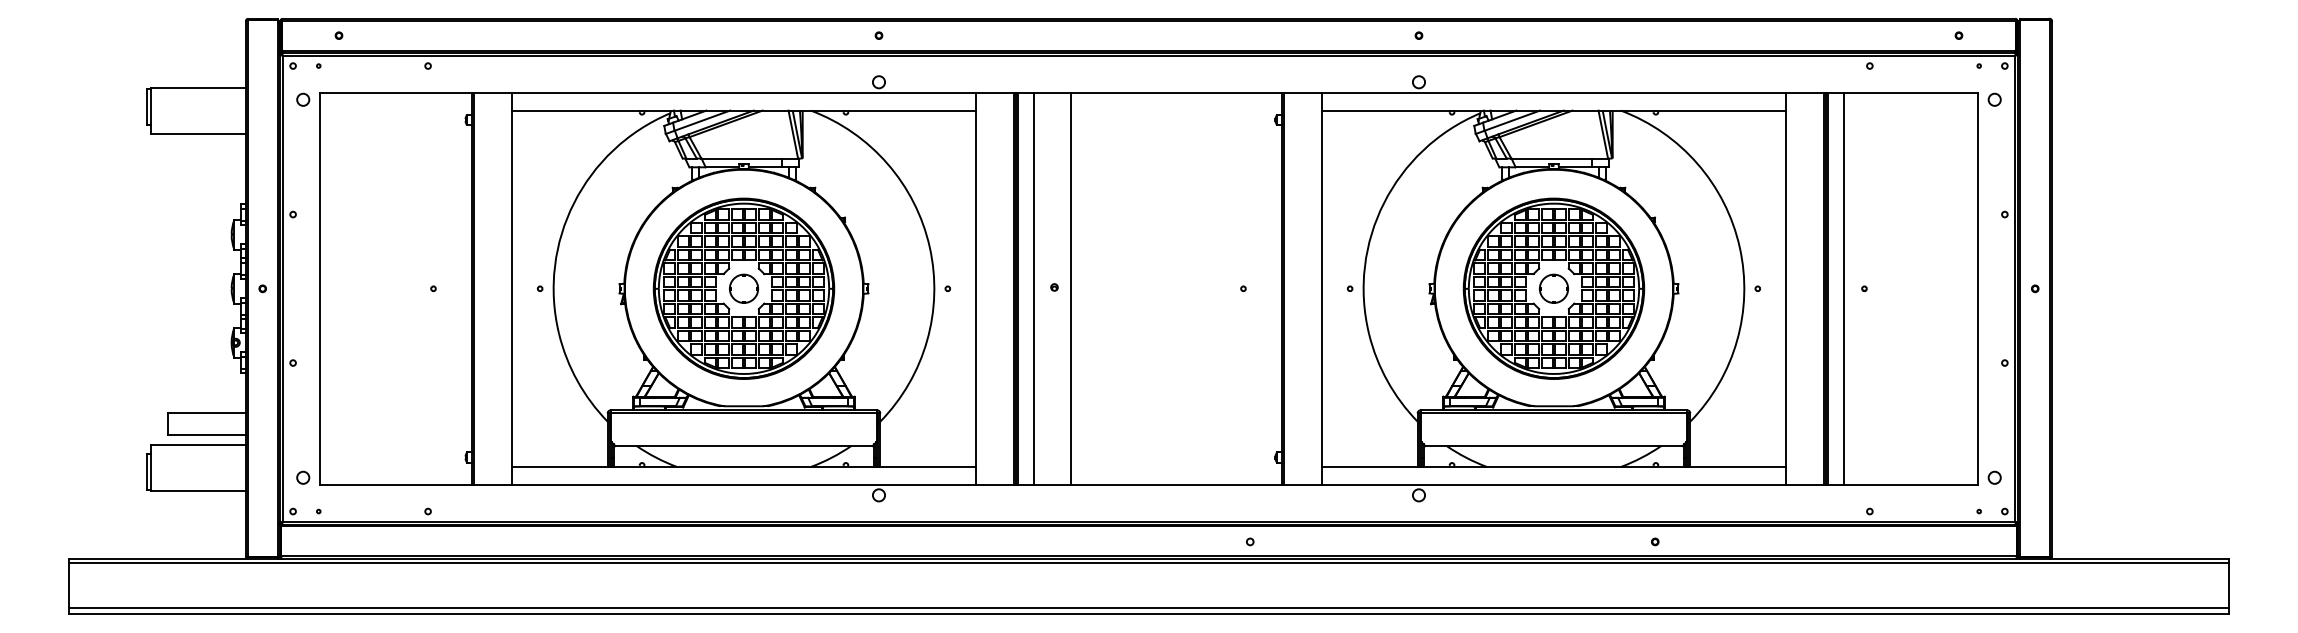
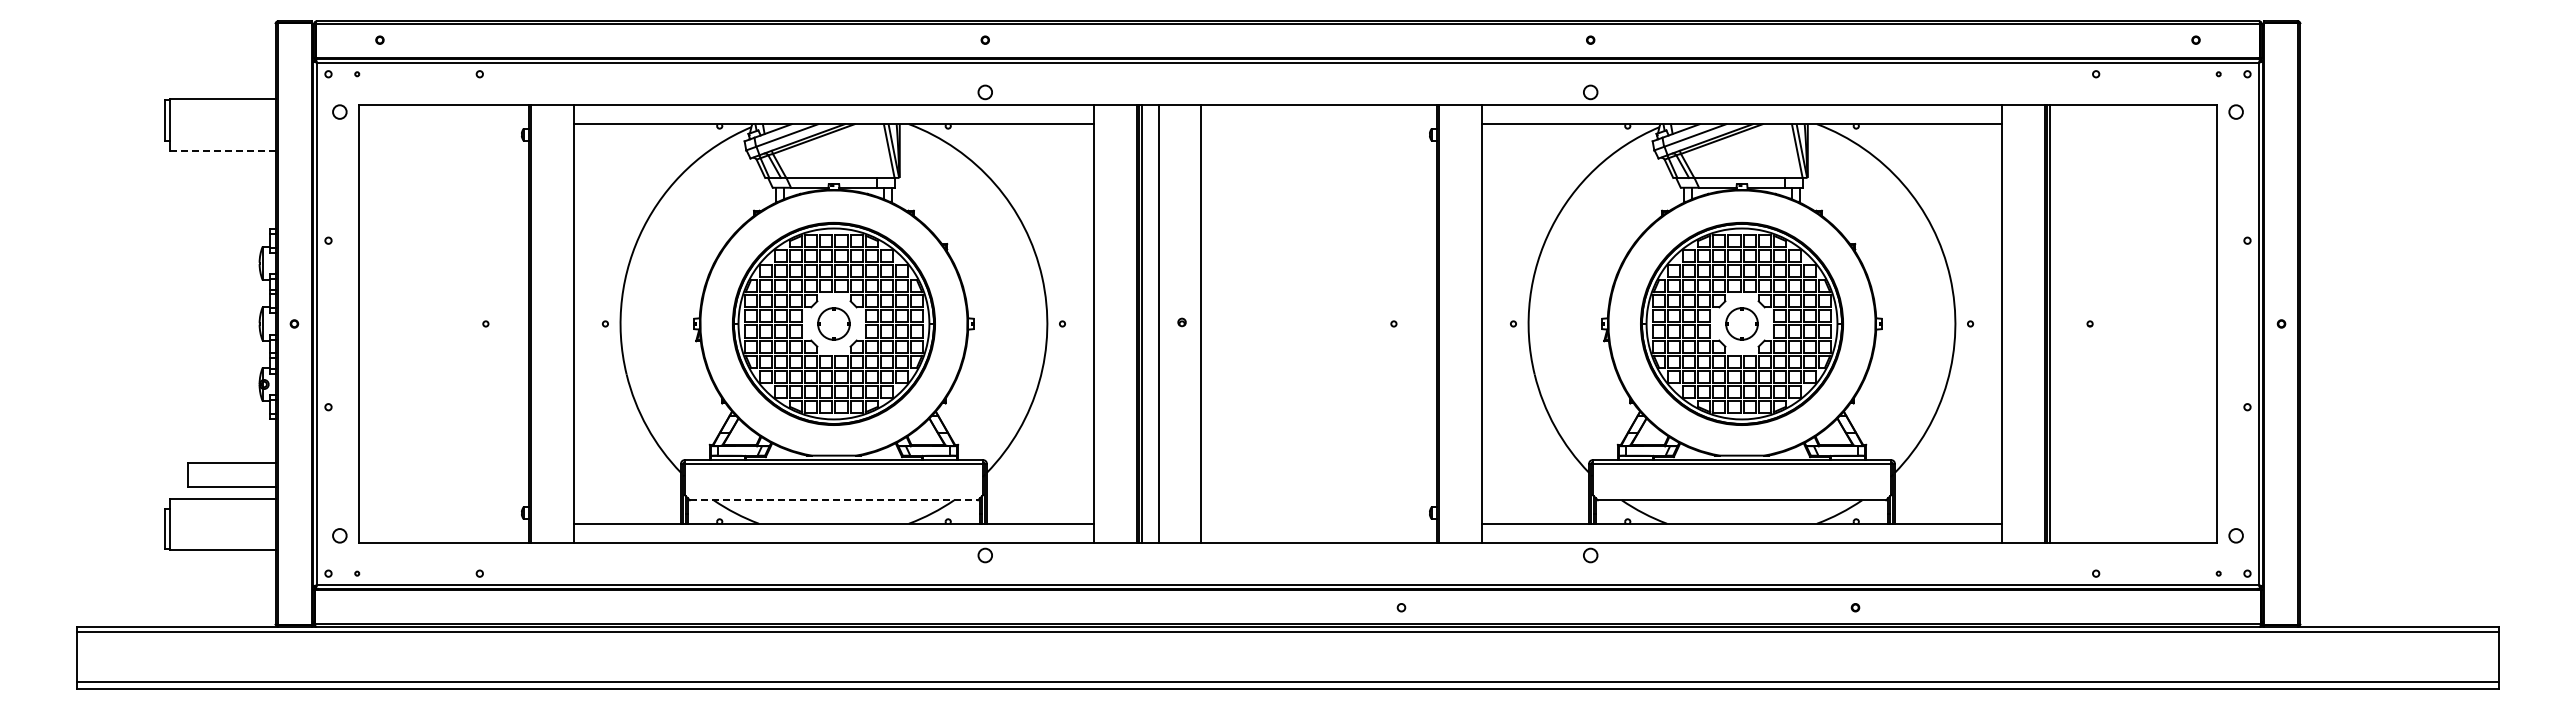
line: (198, 134) -> (222, 150), solid -> dashed
line: (1843, 288) -> (2066, 323), removed
line: (744, 446) -> (834, 500), solid -> dashed

